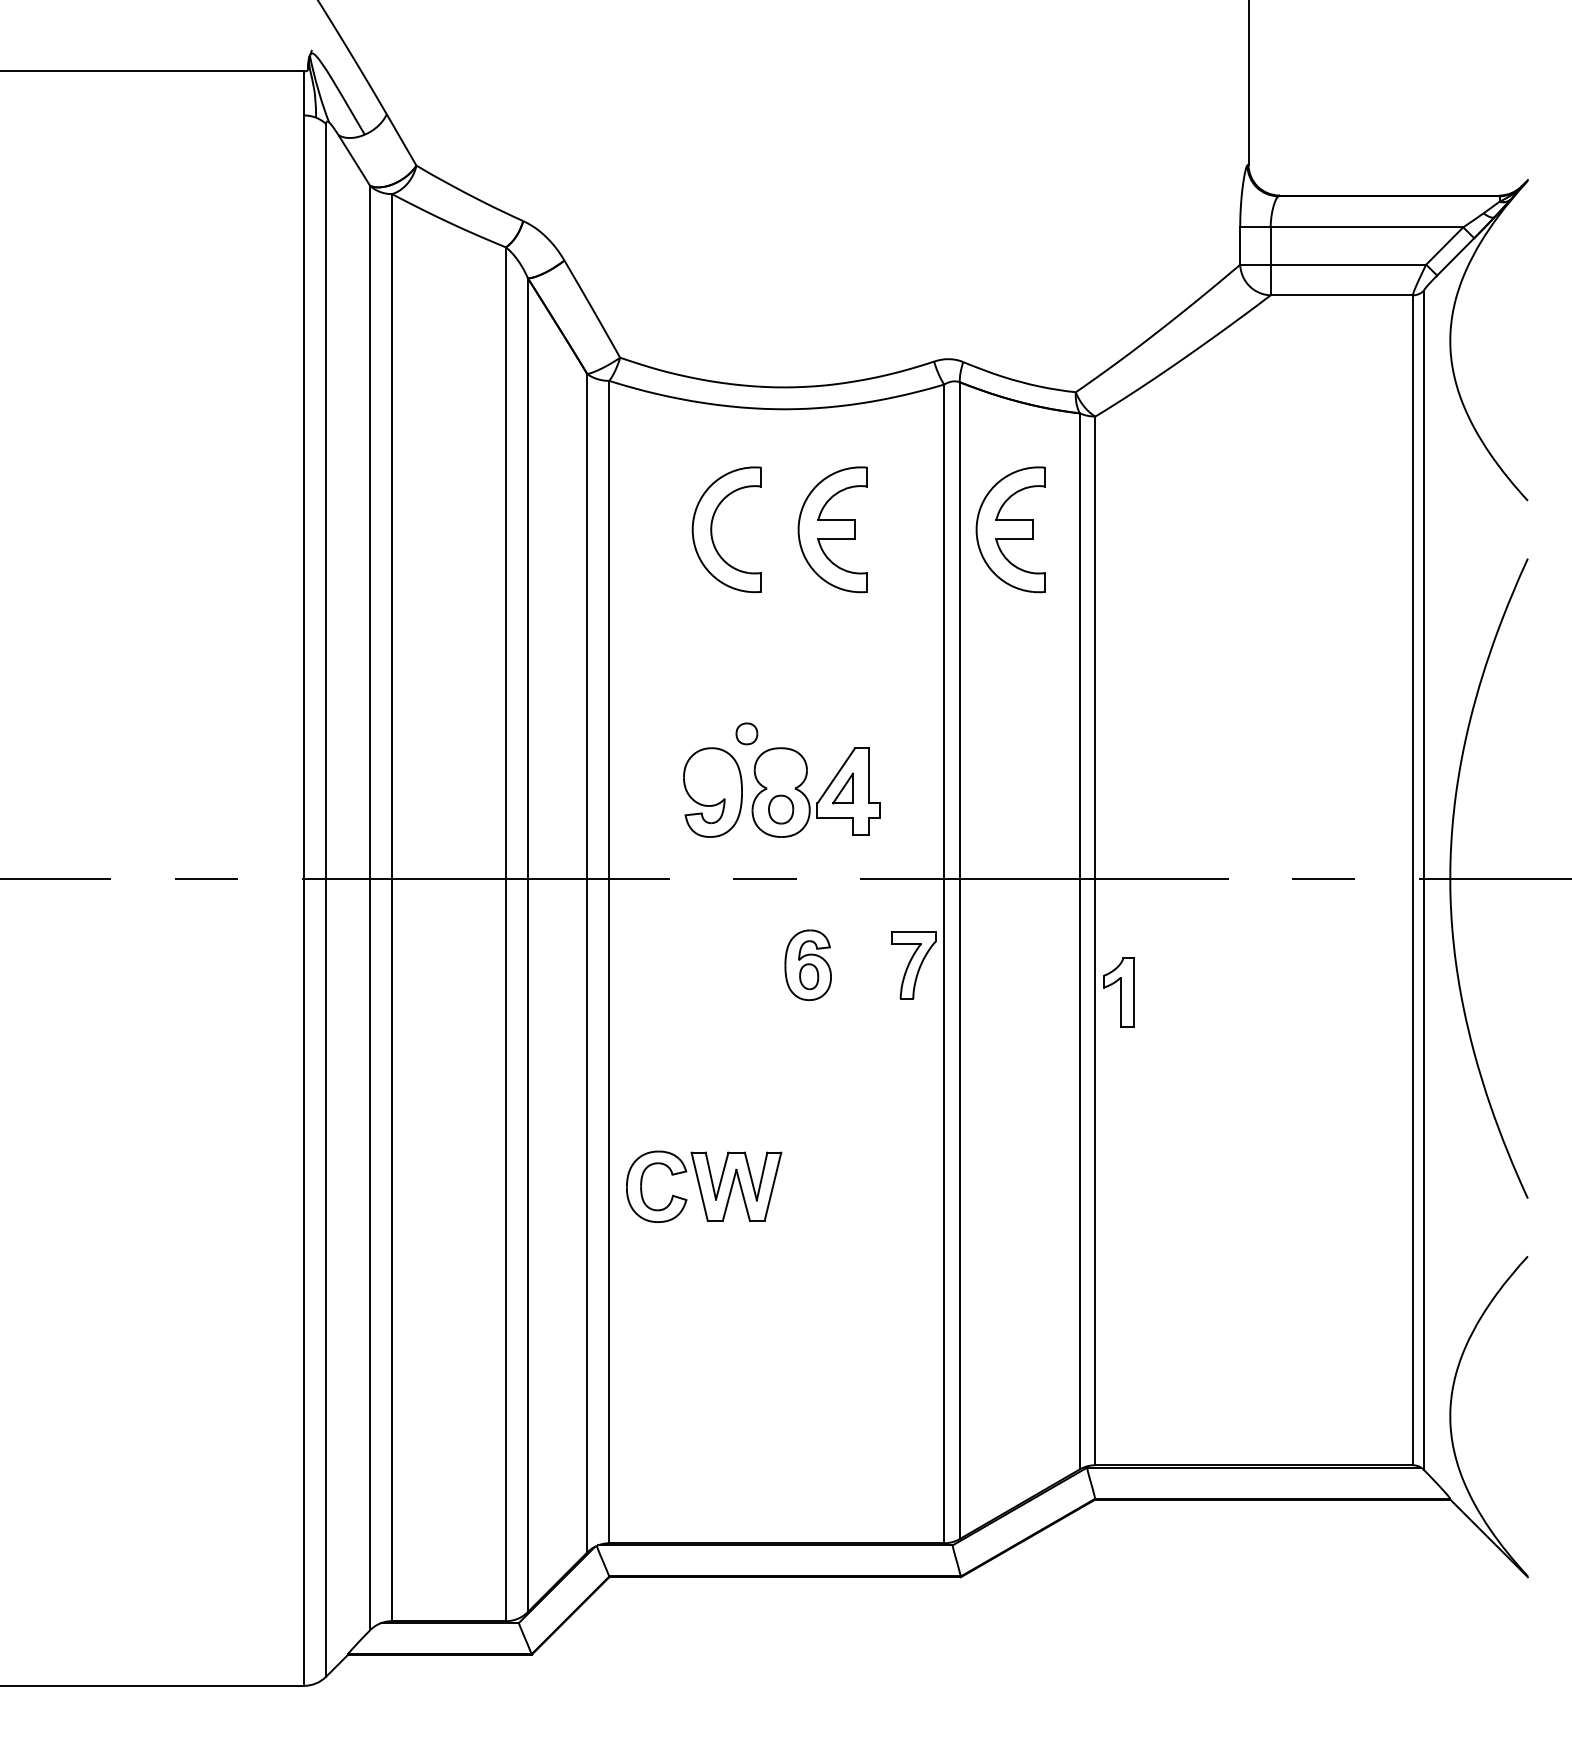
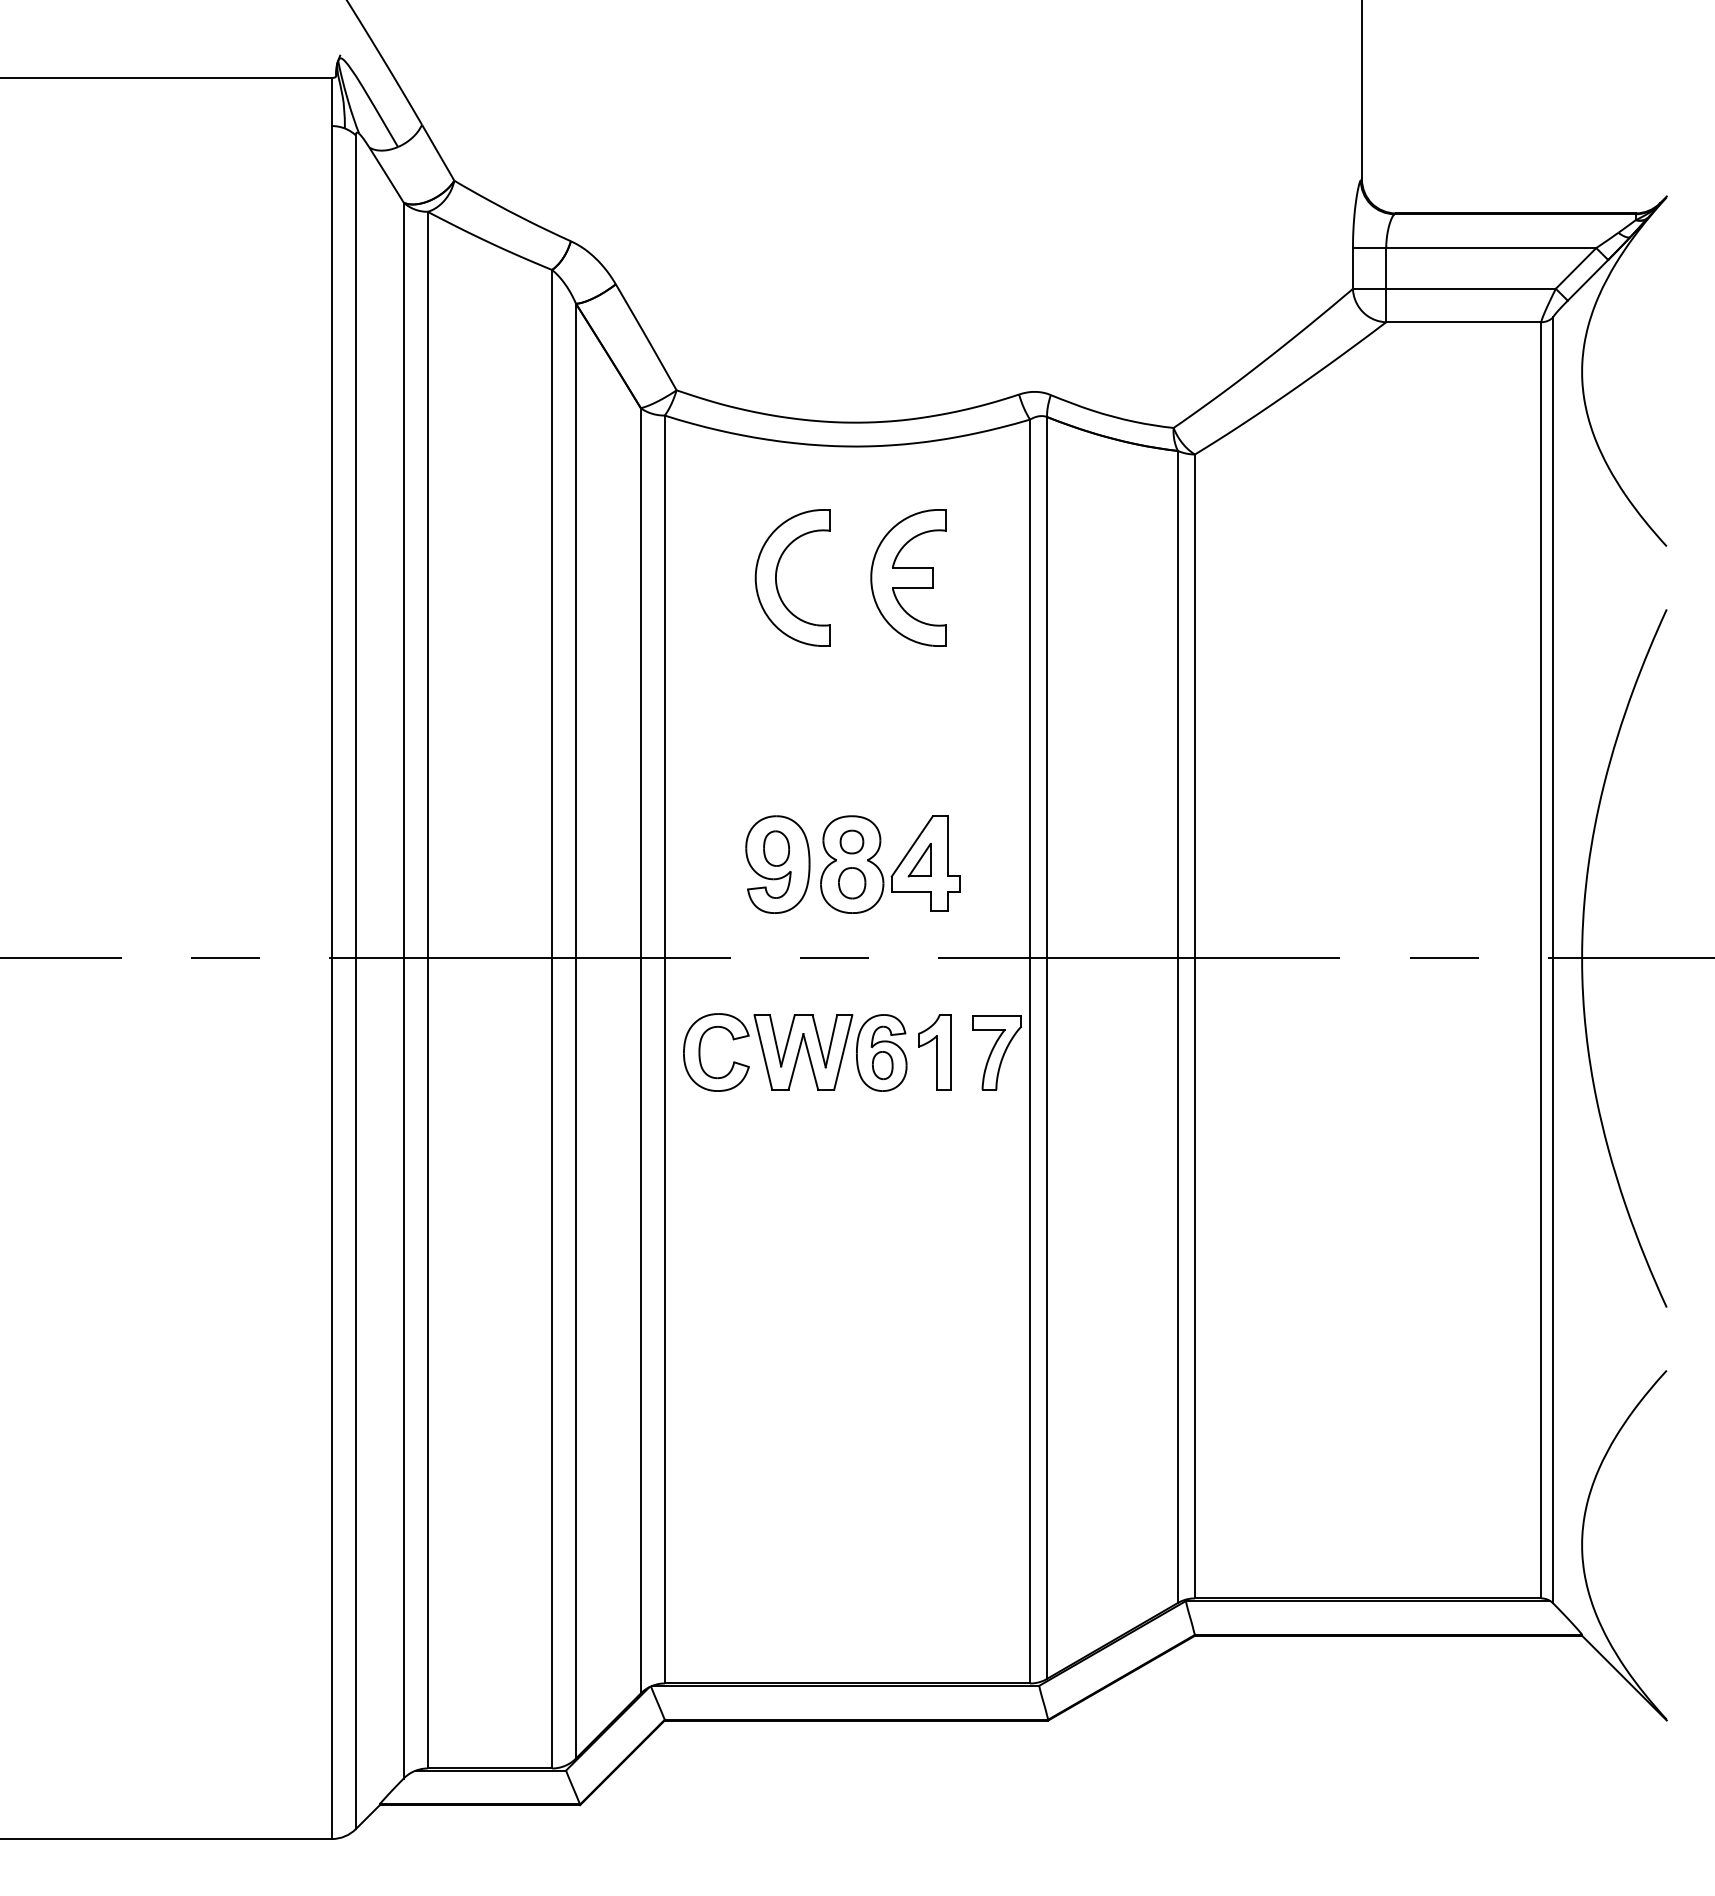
part: (1010, 529) -> (1102, 577), removed
part: (746, 733) -> (851, 841), moved
part: (711, 777) -> (776, 848), added
part: (1118, 992) -> (934, 1052), moved
part: (704, 1186) -> (768, 1052), moved

